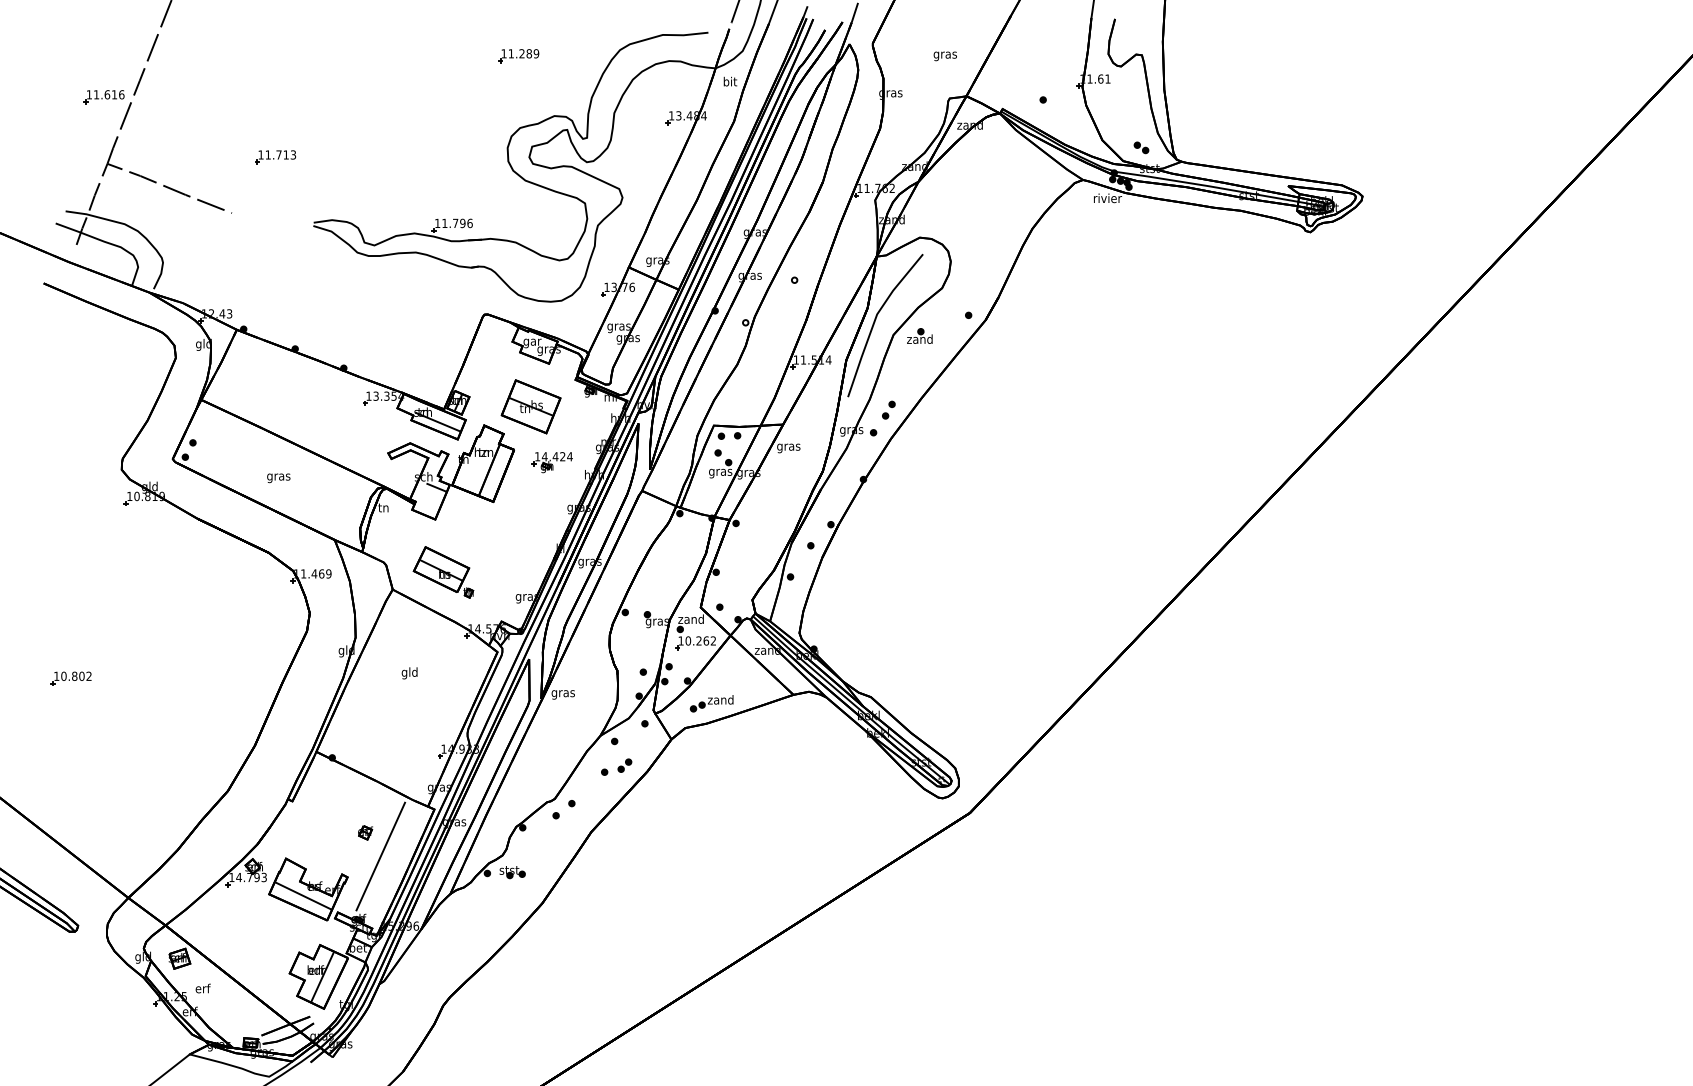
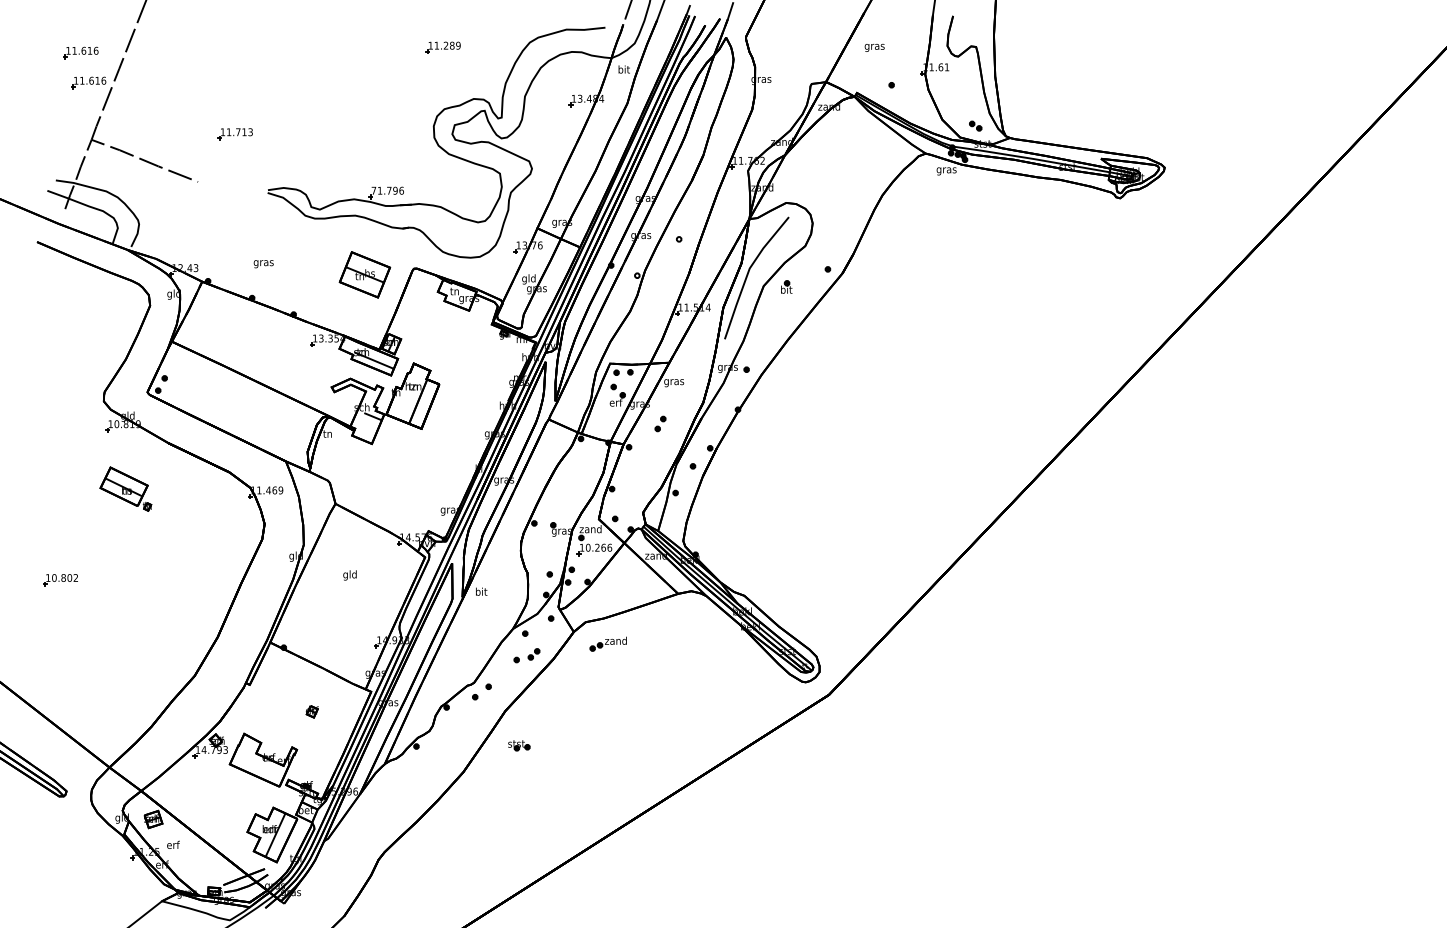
text: (944, 56) -> (873, 48), moved
part: (94, 62) -> (80, 53), added
text: (1108, 199) -> (947, 170), rivier -> gras
text: (437, 222) -> (373, 189), 11.796 -> 71.796
text: (618, 327) -> (528, 279), gras -> gld
text: (919, 338) -> (785, 289), zand -> bit
text: (532, 342) -> (455, 292), gar -> tn
part: (530, 406) -> (364, 274), moved
part: (888, 409) -> (660, 423), moved
part: (551, 462) -> (471, 395), removed
text: (720, 472) -> (615, 403), gras -> erf
text: (278, 478) -> (263, 264), moved
part: (443, 572) -> (125, 489), moved
text: (713, 640) -> (609, 547), 10.262 -> 10.266
text: (562, 693) -> (480, 592), gras -> bit
part: (711, 703) -> (608, 643), moved
line: (380, 856) -> (325, 732), removed
part: (512, 872) -> (519, 745), moved
line: (303, 895) -> (259, 765), removed

